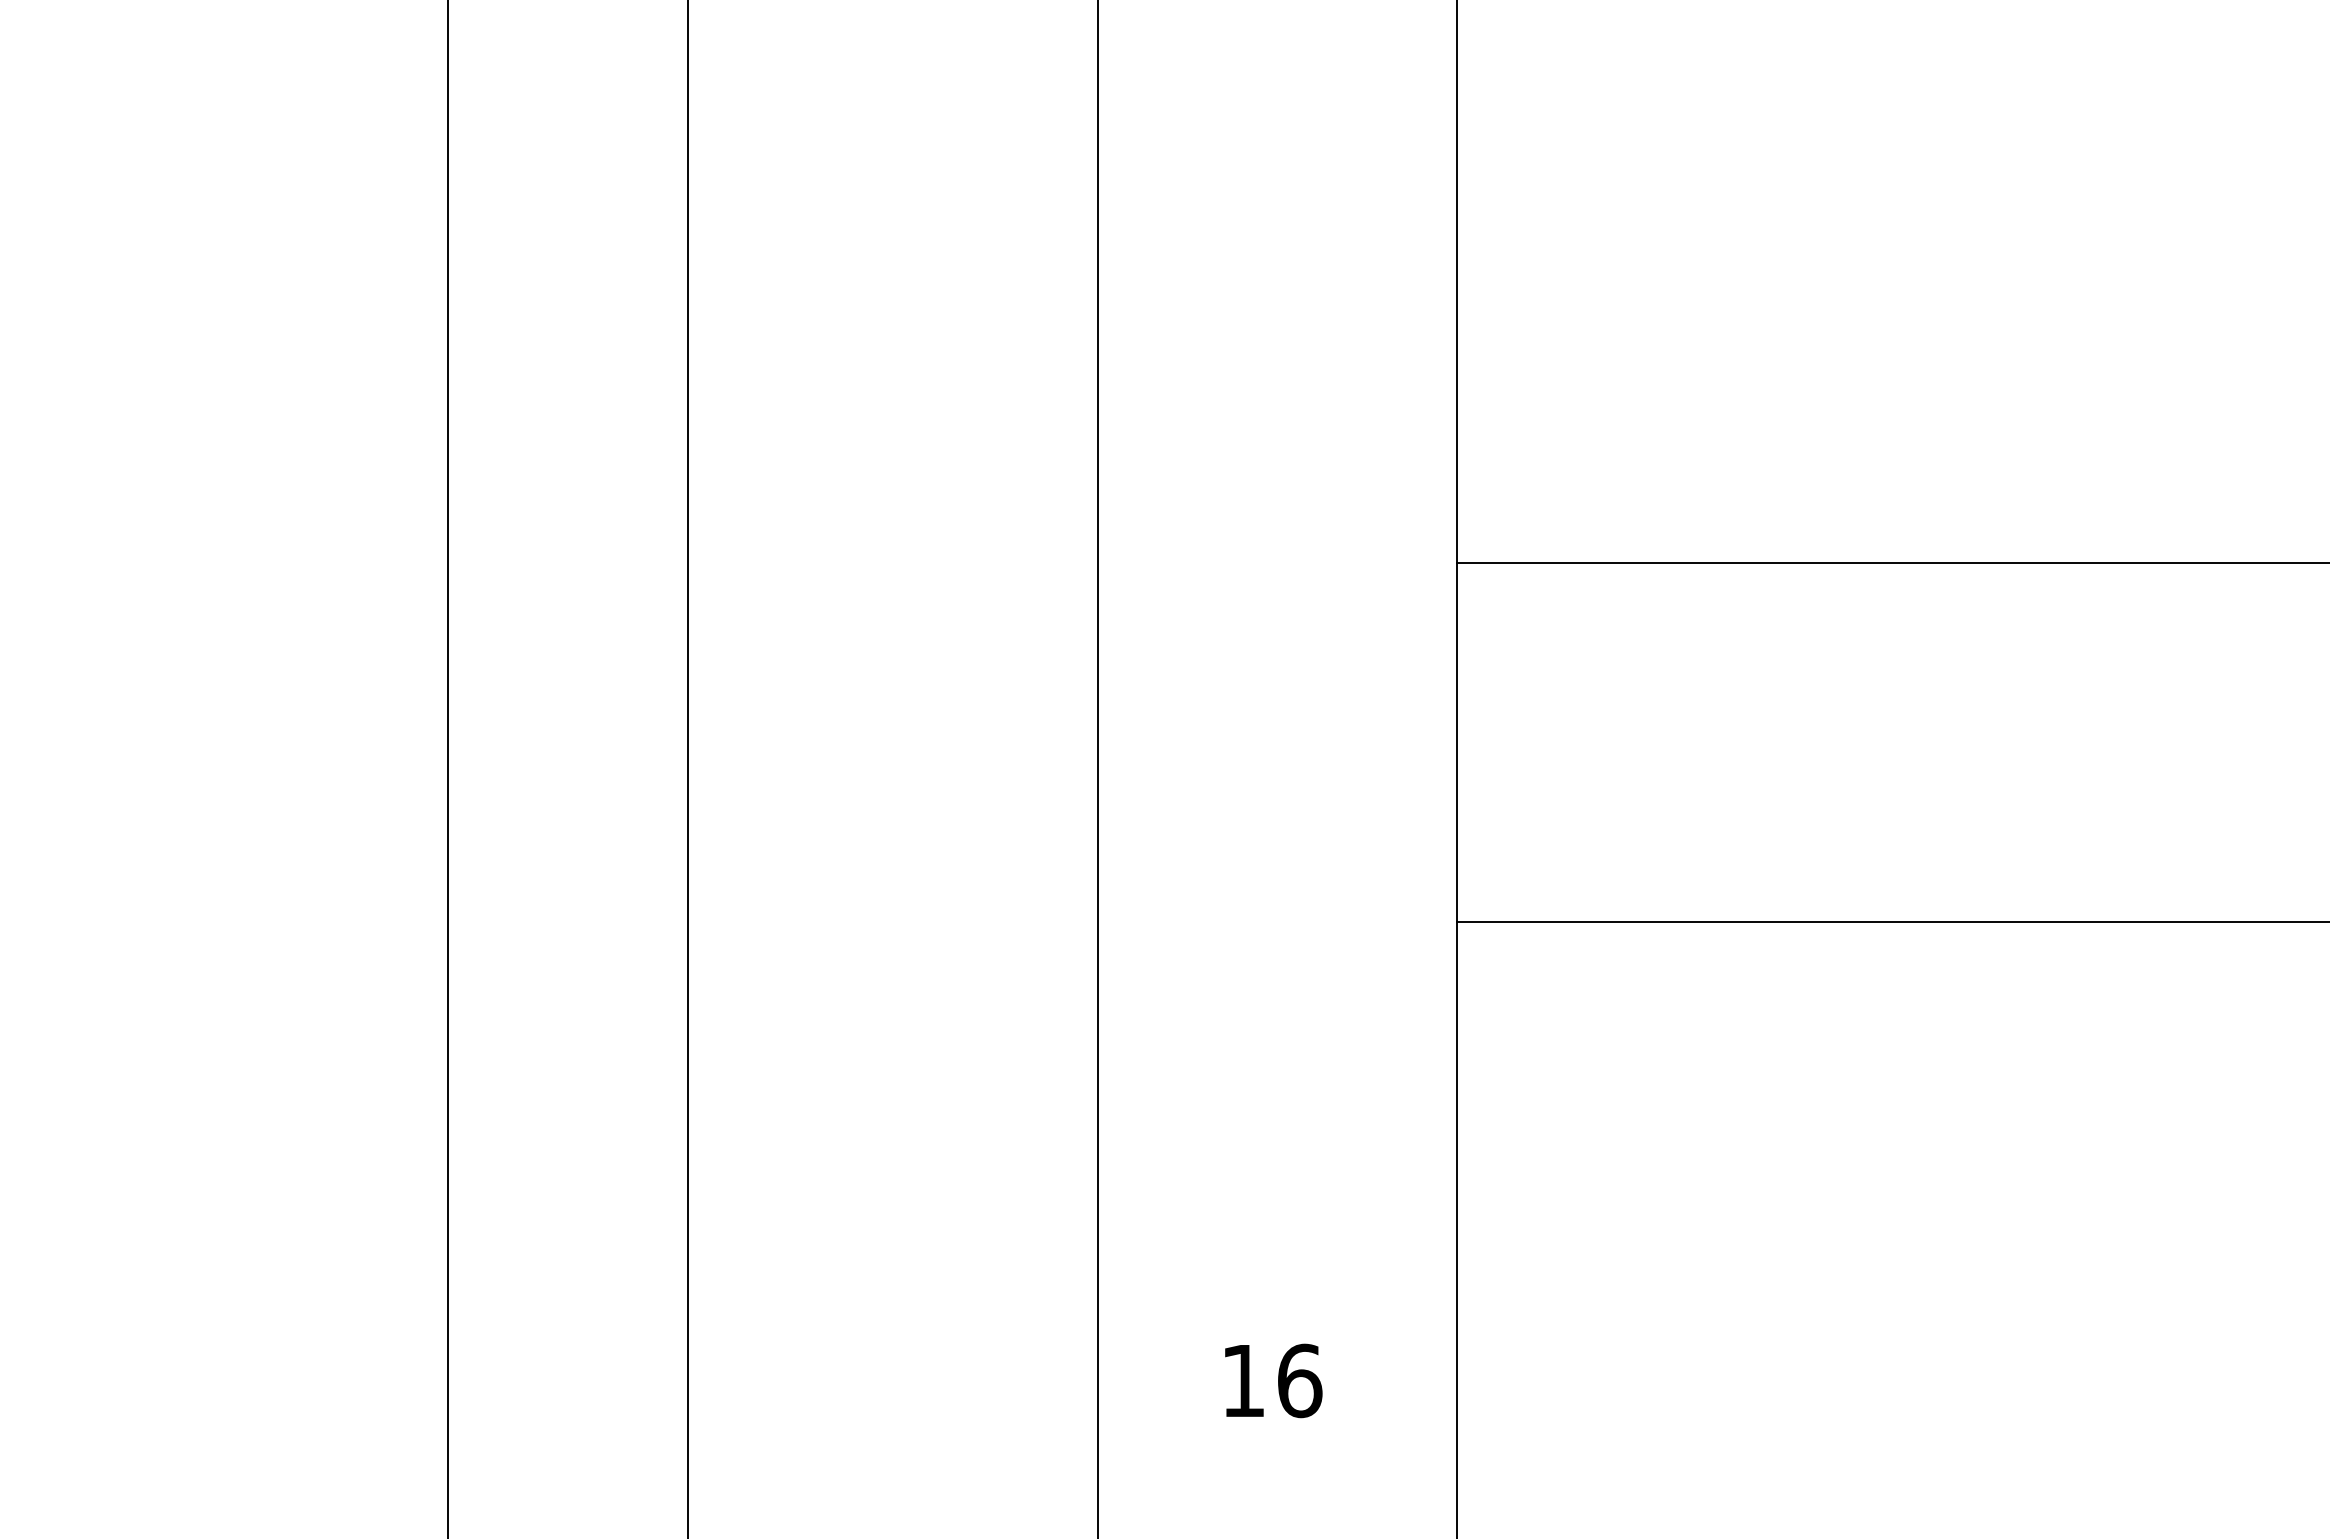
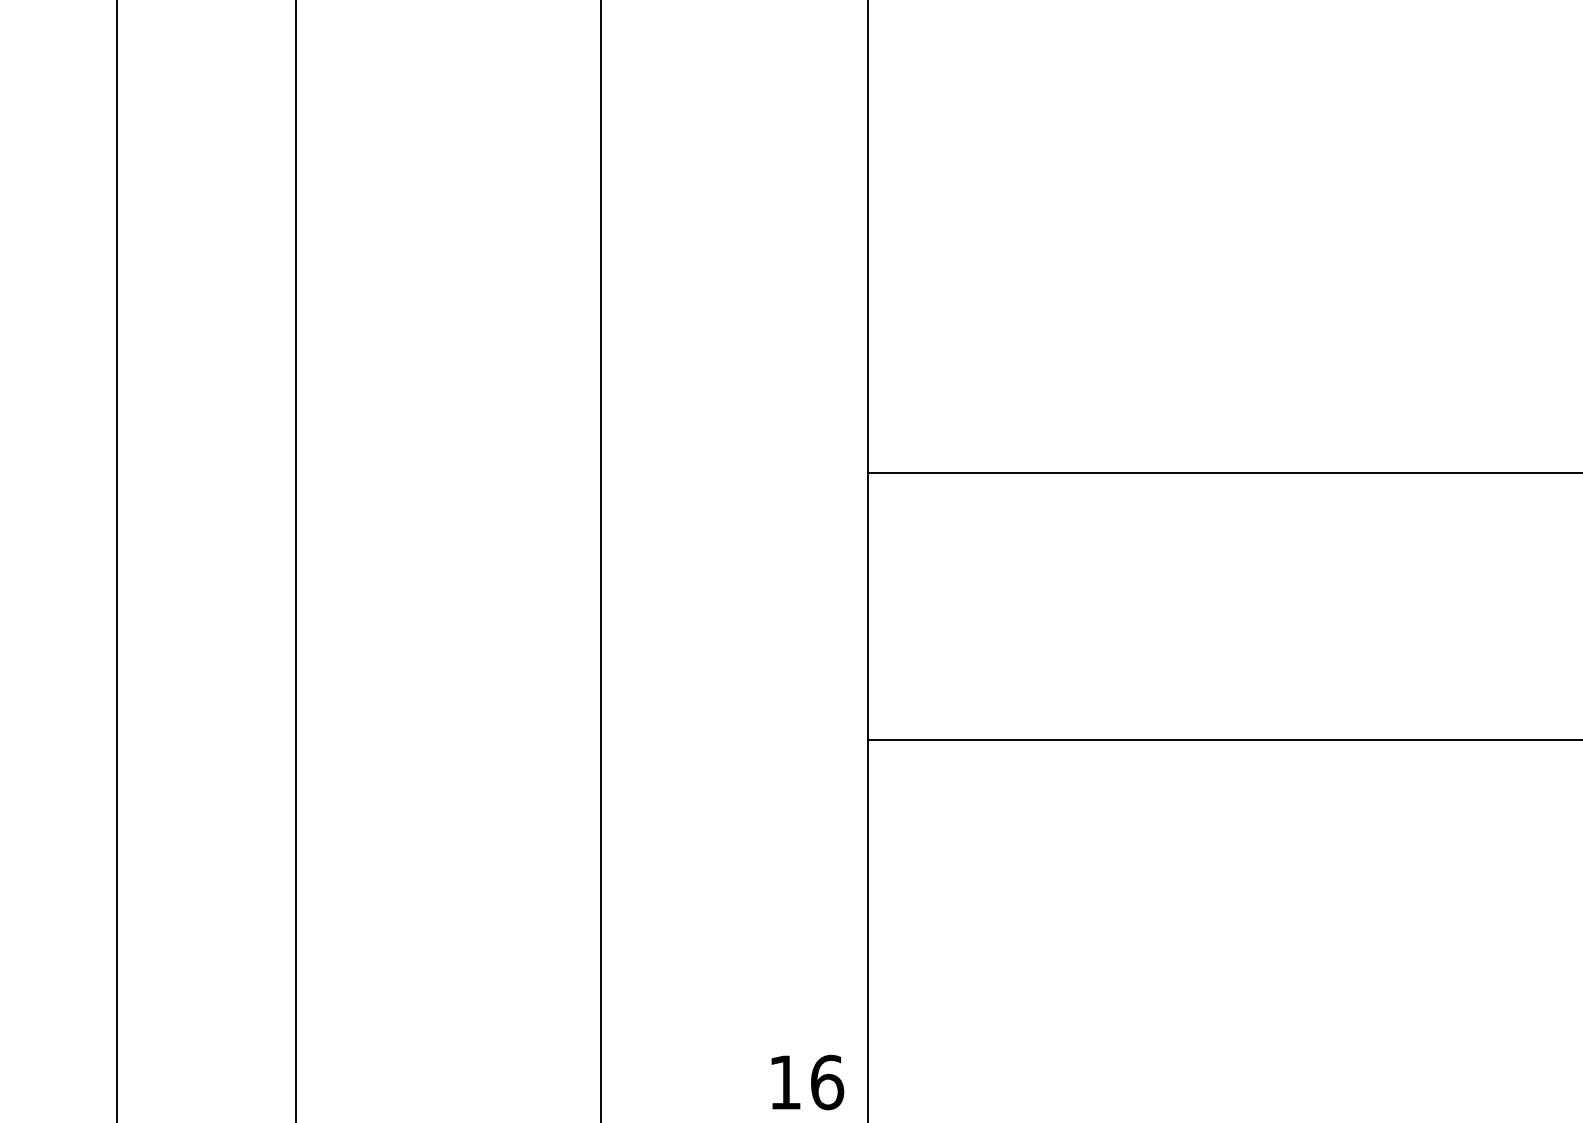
text: (1273, 1380) -> (807, 1082), moved

